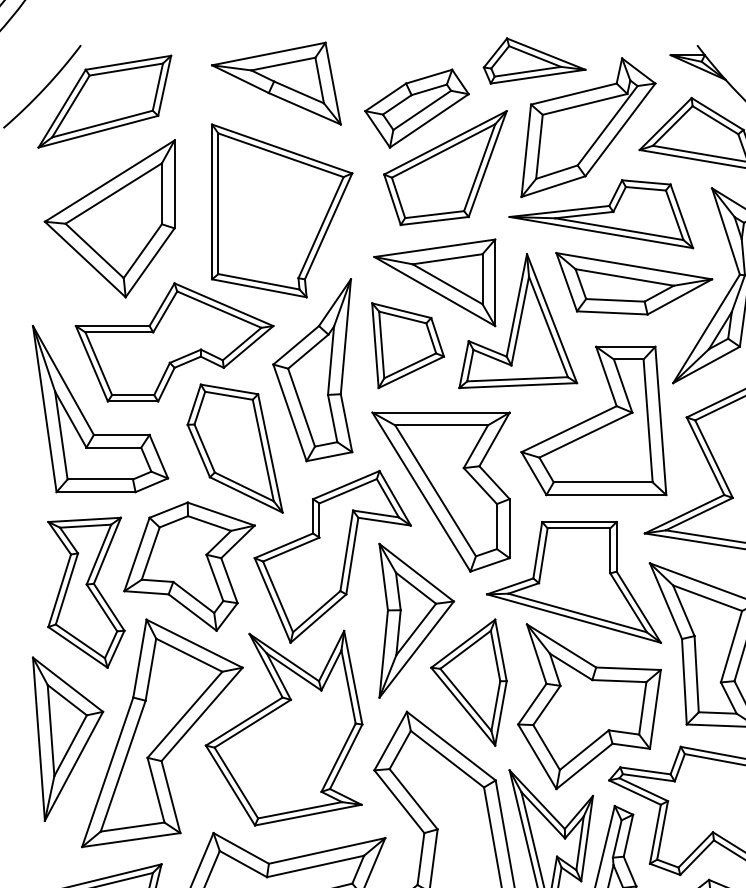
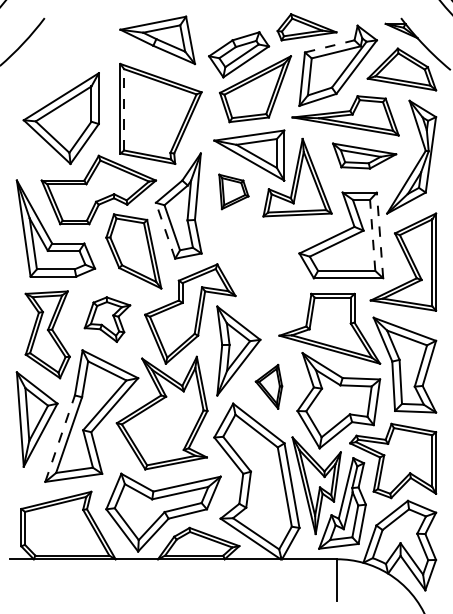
line: (573, 94) -> (329, 46), solid -> dashed
part: (104, 101) -> (58, 50), removed
line: (218, 203) -> (124, 109), solid -> dashed
part: (633, 282) -> (364, 155), size x0.7
part: (407, 344) -> (233, 191), size x0.7
line: (289, 412) -> (165, 230), solid -> dashed
line: (647, 421) -> (372, 235), solid -> dashed
line: (661, 421) -> (380, 235), solid -> dashed
part: (440, 491) -> (252, 276), removed
part: (189, 566) -> (107, 319), size x0.6
part: (467, 682) -> (268, 386), size x0.6
line: (108, 772) -> (60, 438), solid -> dashed

